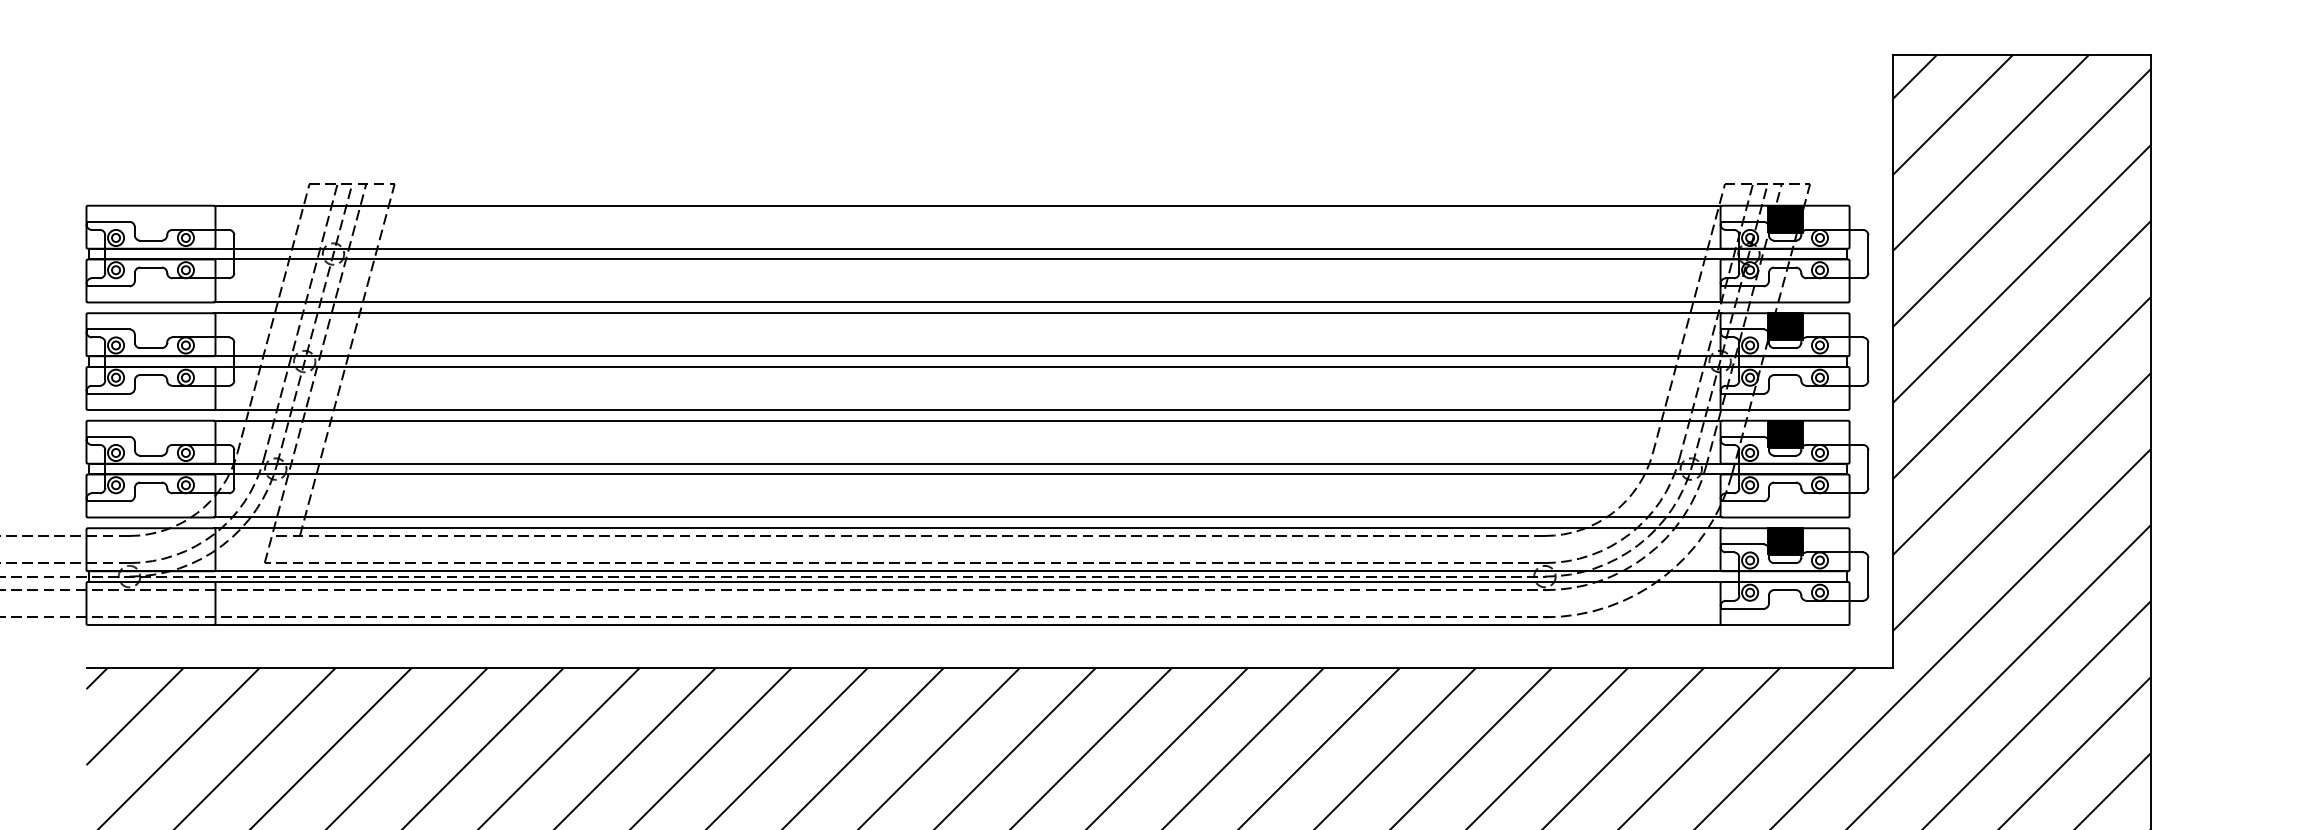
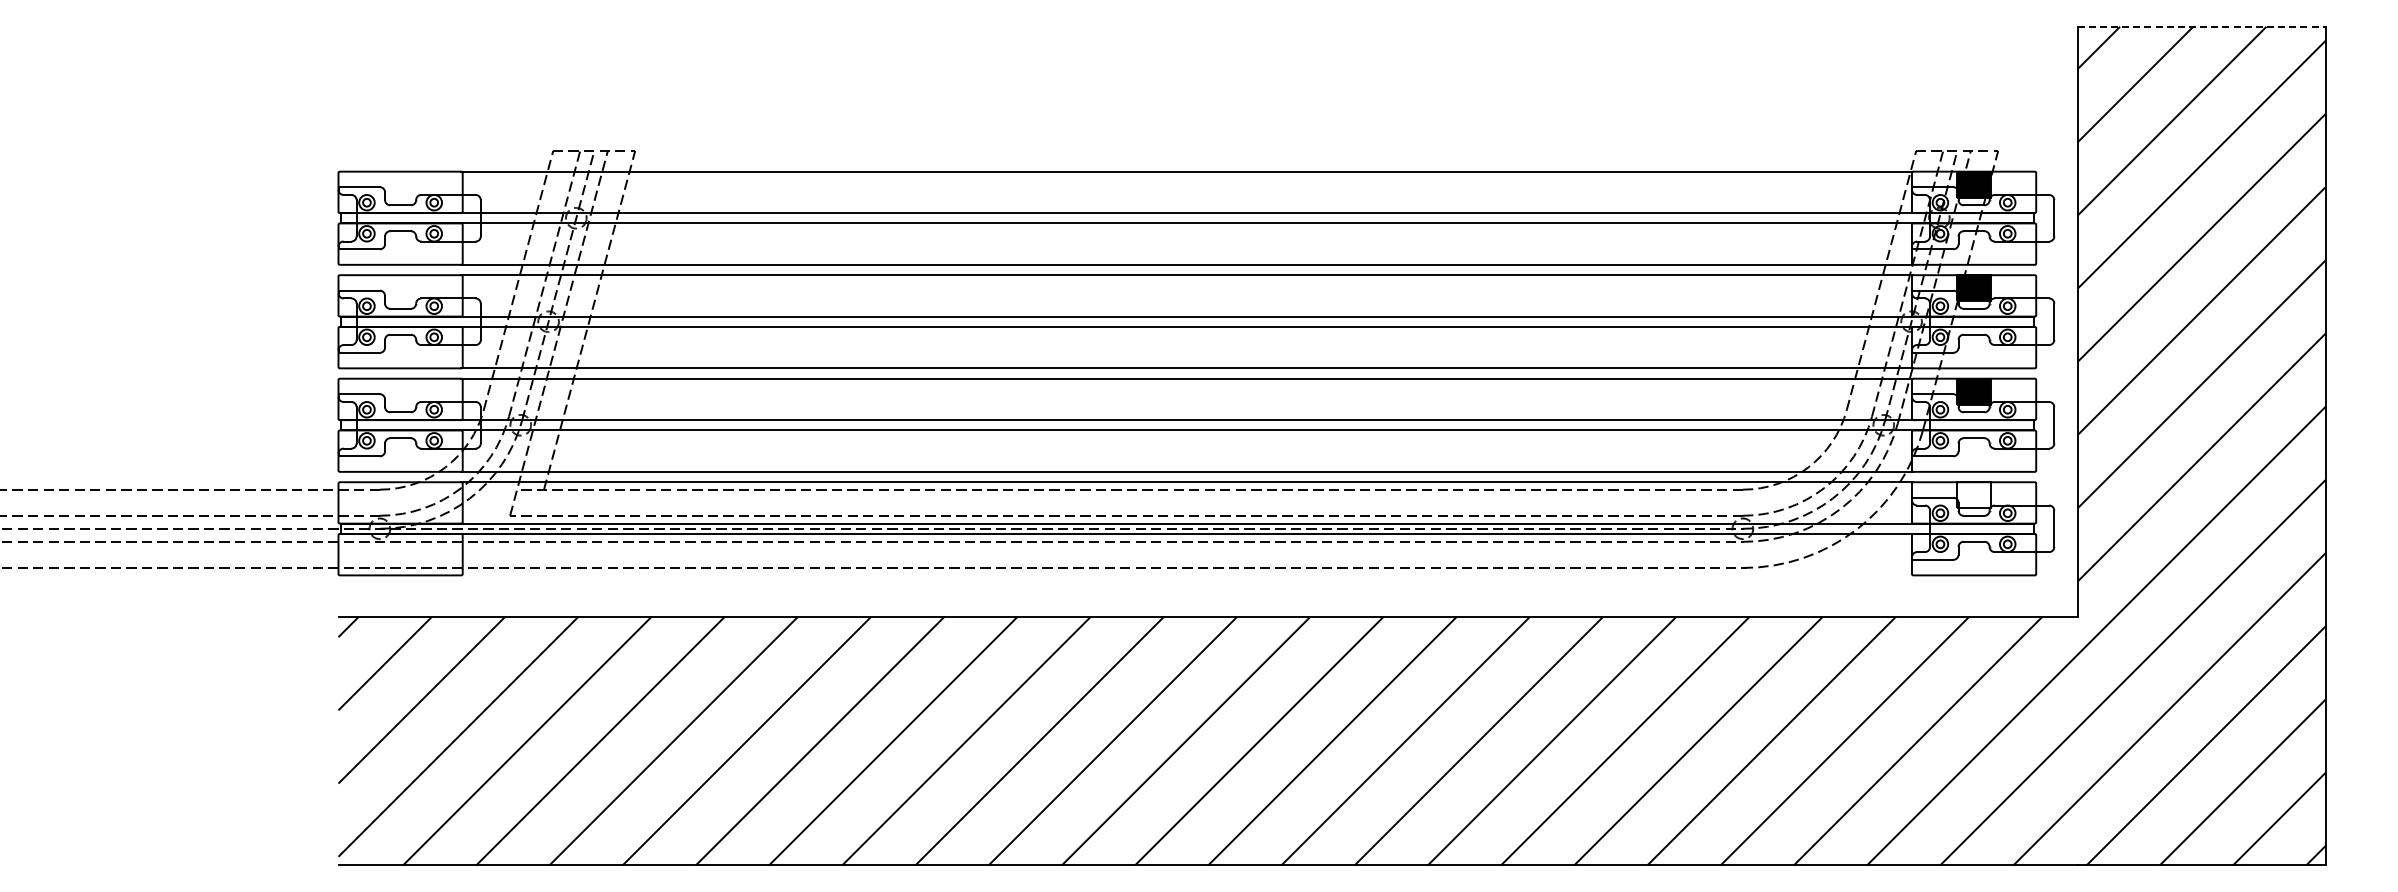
line: (2022, 54) -> (2202, 26), solid -> dashed
fill: (1784, 542) -> (1973, 495), removed
line: (968, 625) -> (1187, 575), removed

